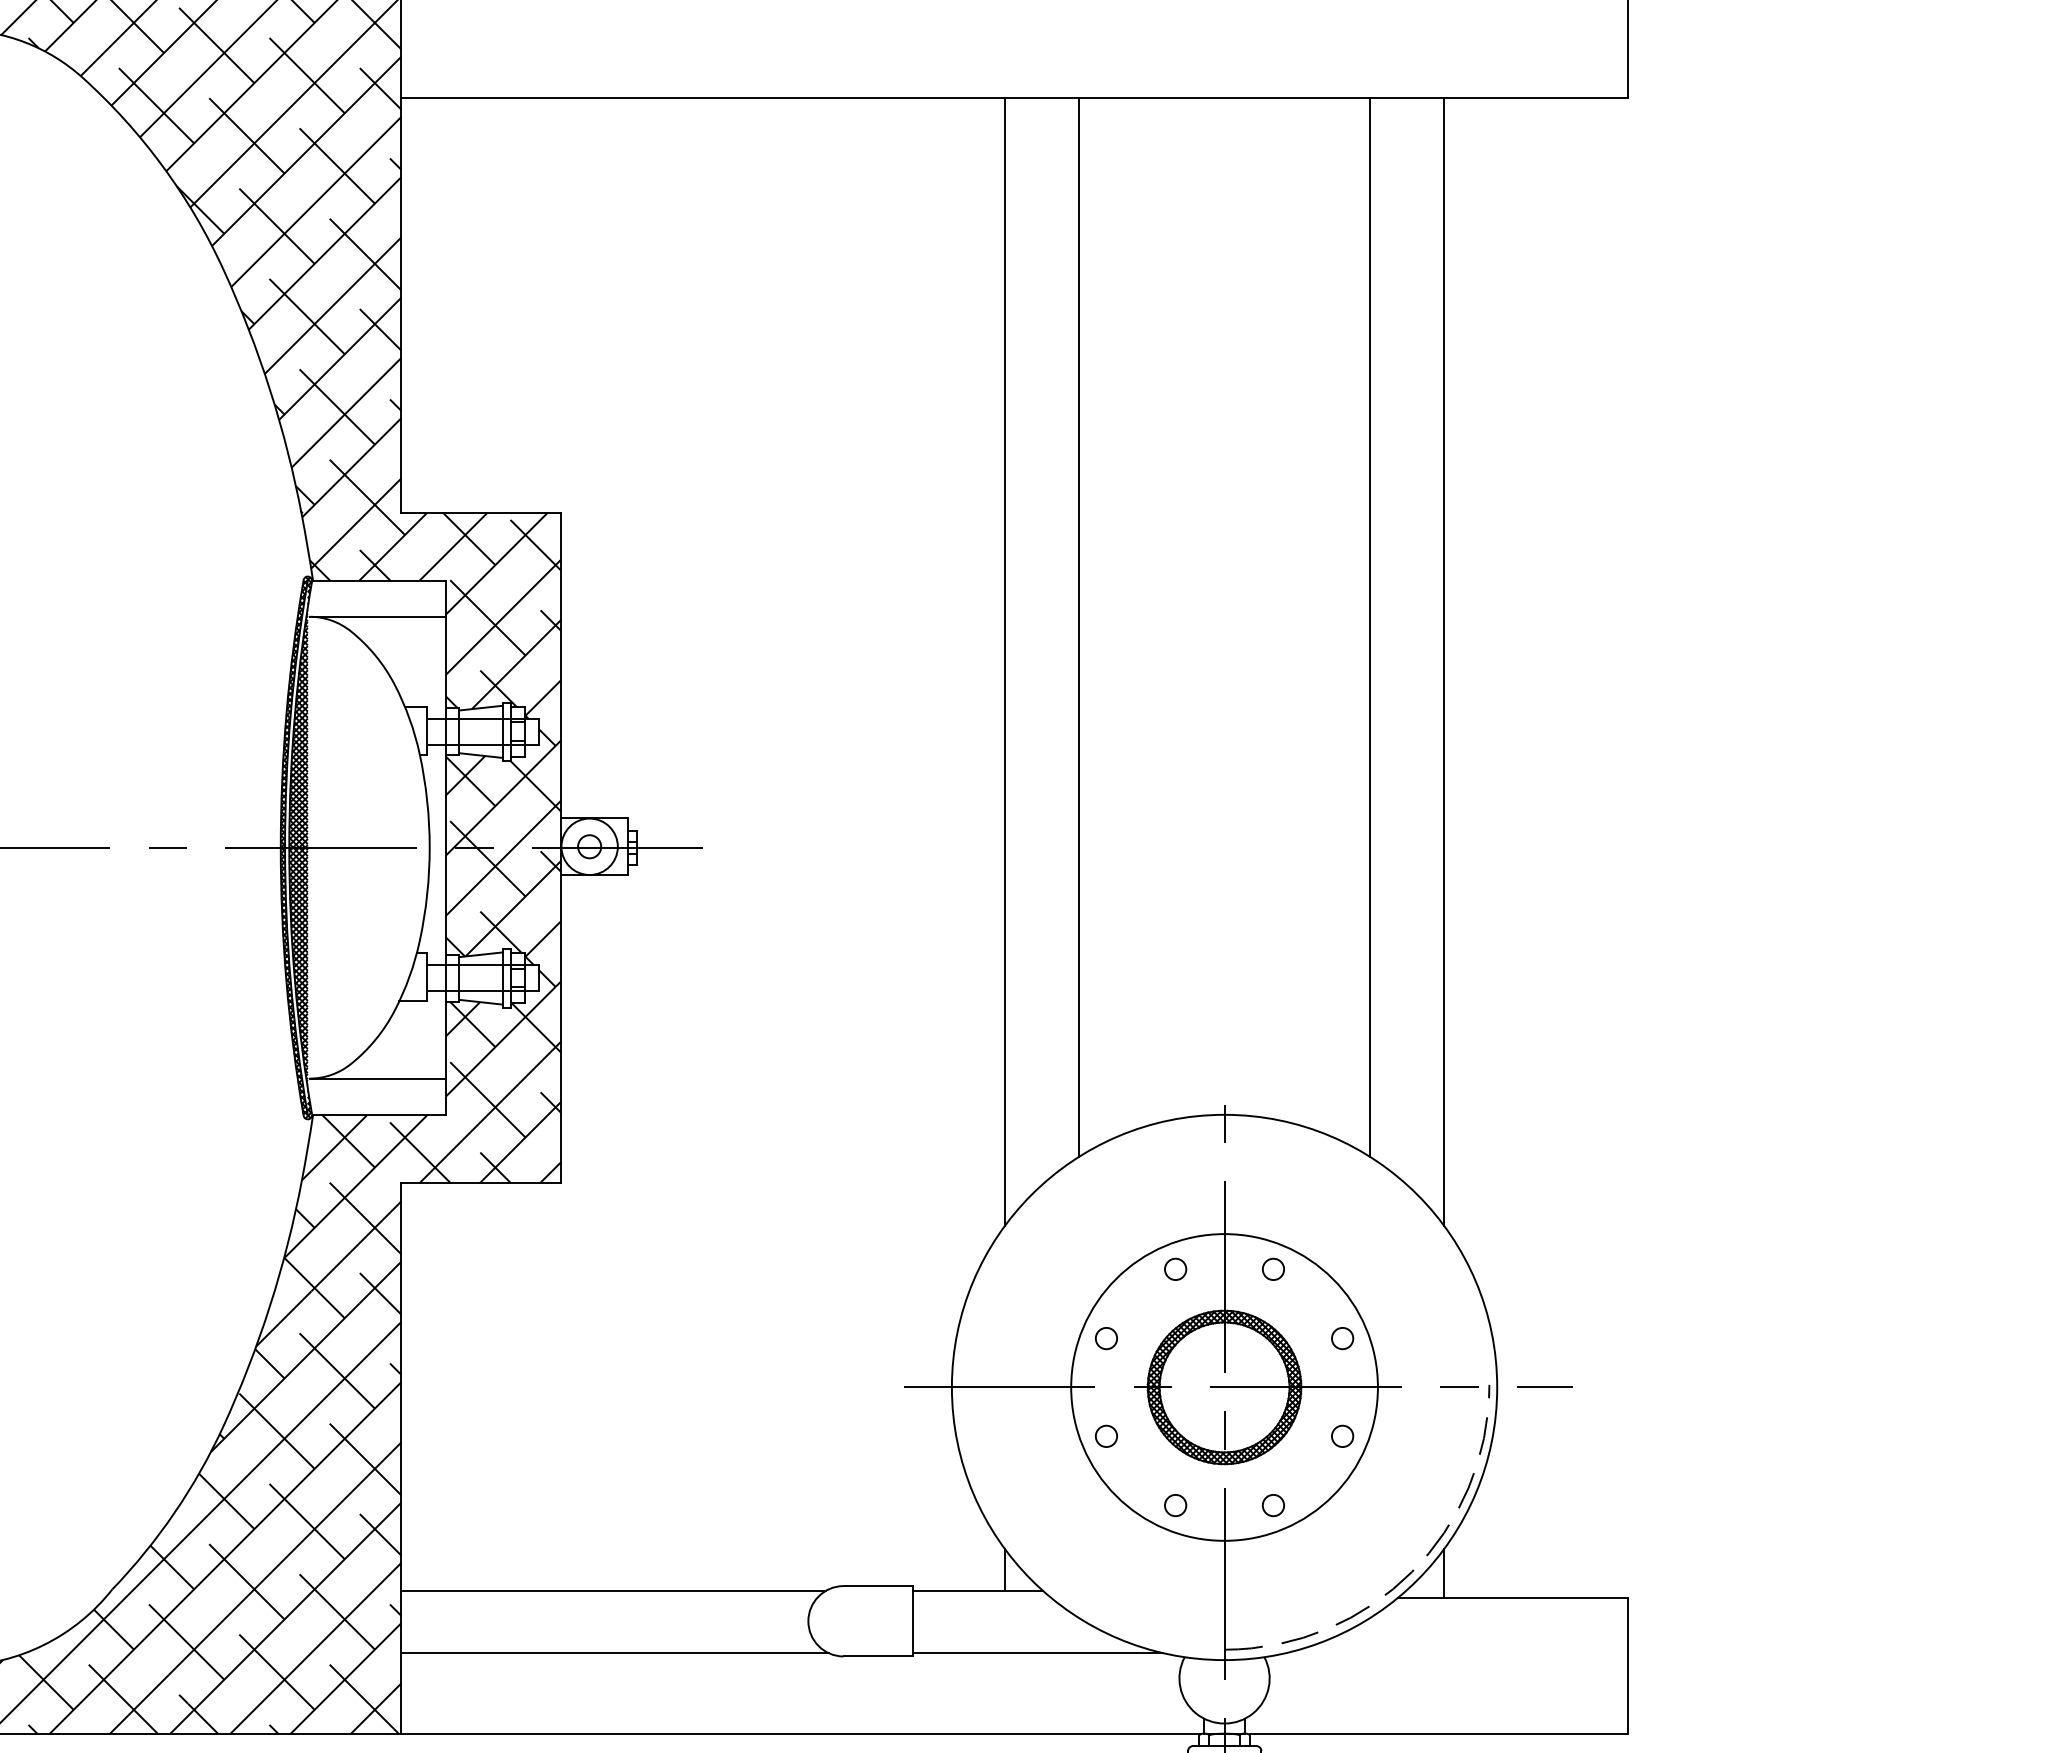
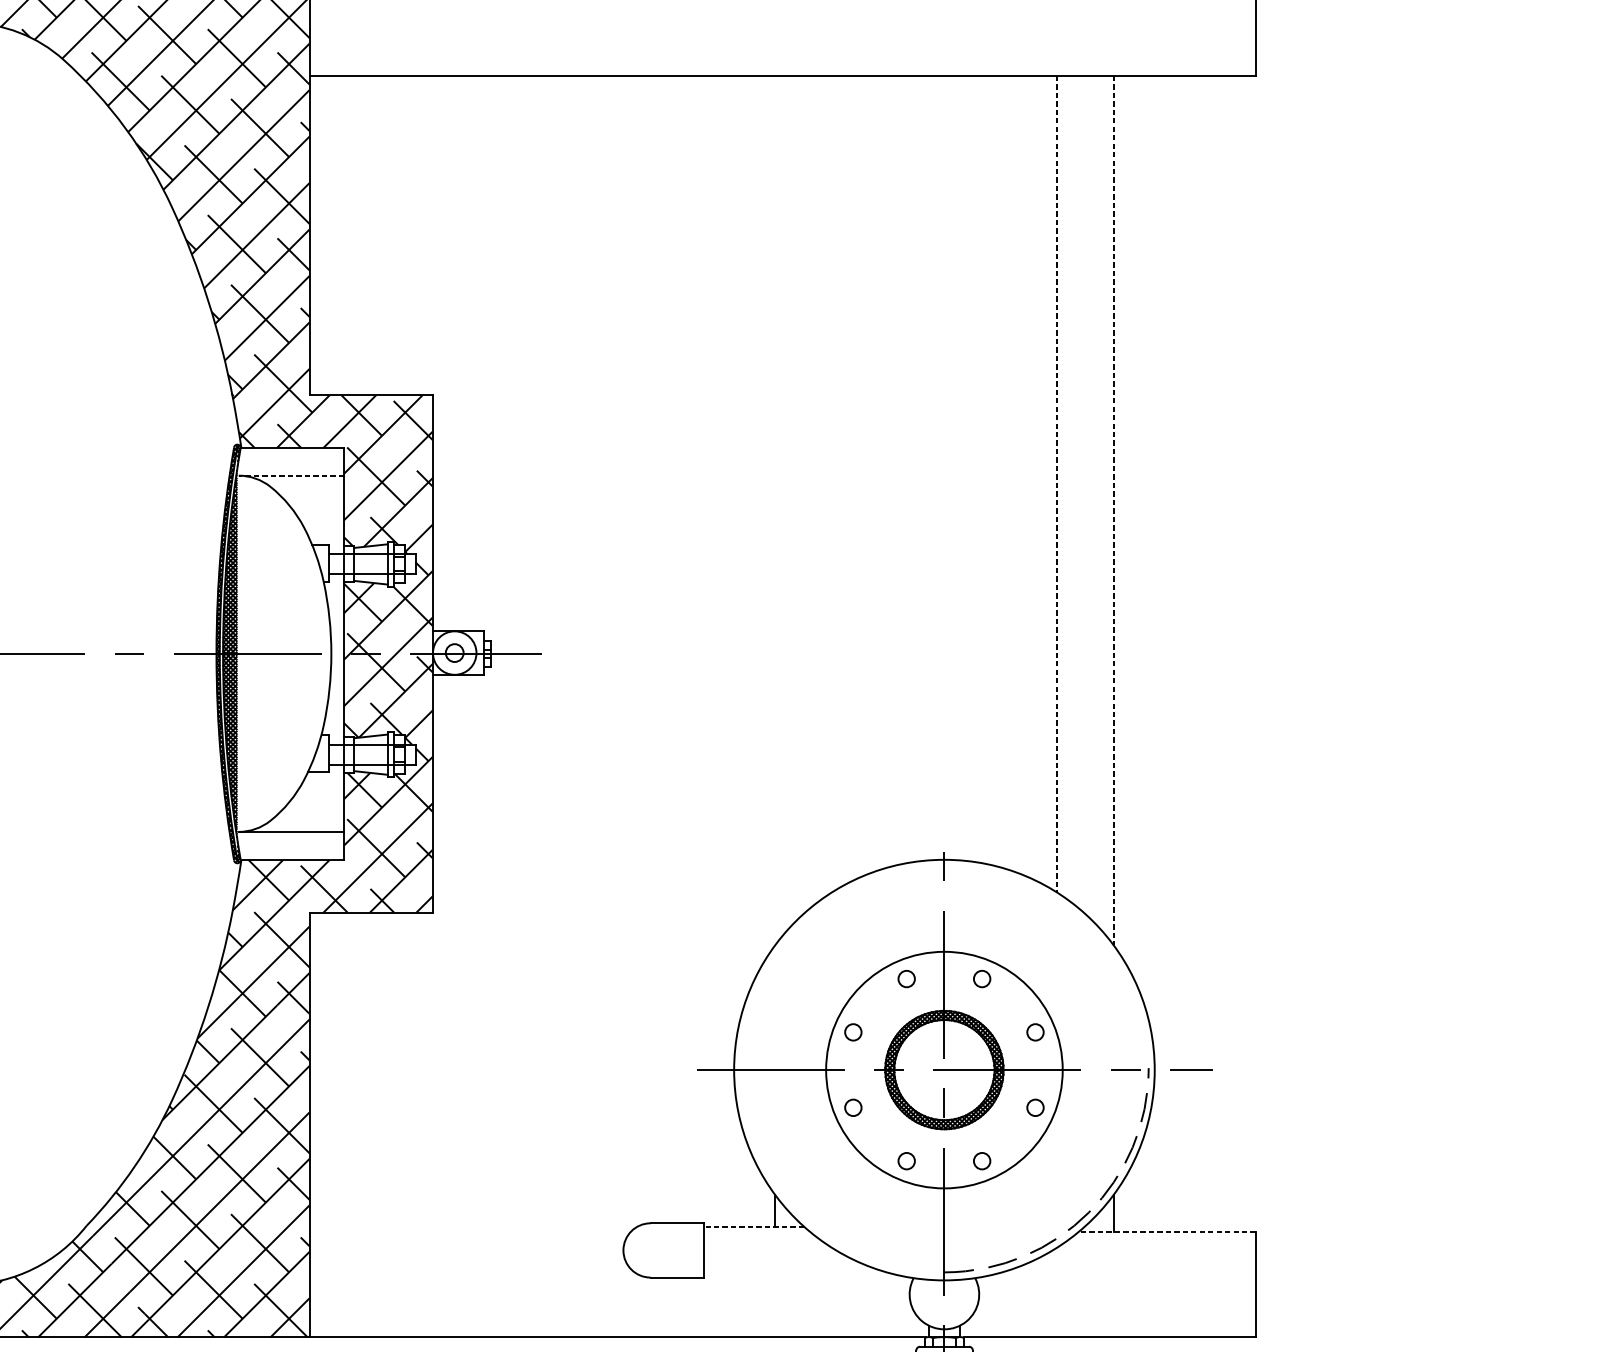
line: (377, 616) -> (291, 475), solid -> dashed
line: (1078, 627) -> (831, 483), removed
line: (1370, 628) -> (1056, 484), solid -> dashed
line: (1005, 661) -> (775, 510), removed
line: (1443, 661) -> (1113, 510), solid -> dashed
line: (613, 1590) -> (473, 1226), removed
line: (977, 1590) -> (753, 1226), solid -> dashed
line: (1512, 1597) -> (1166, 1232), solid -> dashed
line: (614, 1653) -> (473, 1275), removed
line: (1037, 1653) -> (800, 1275), removed

